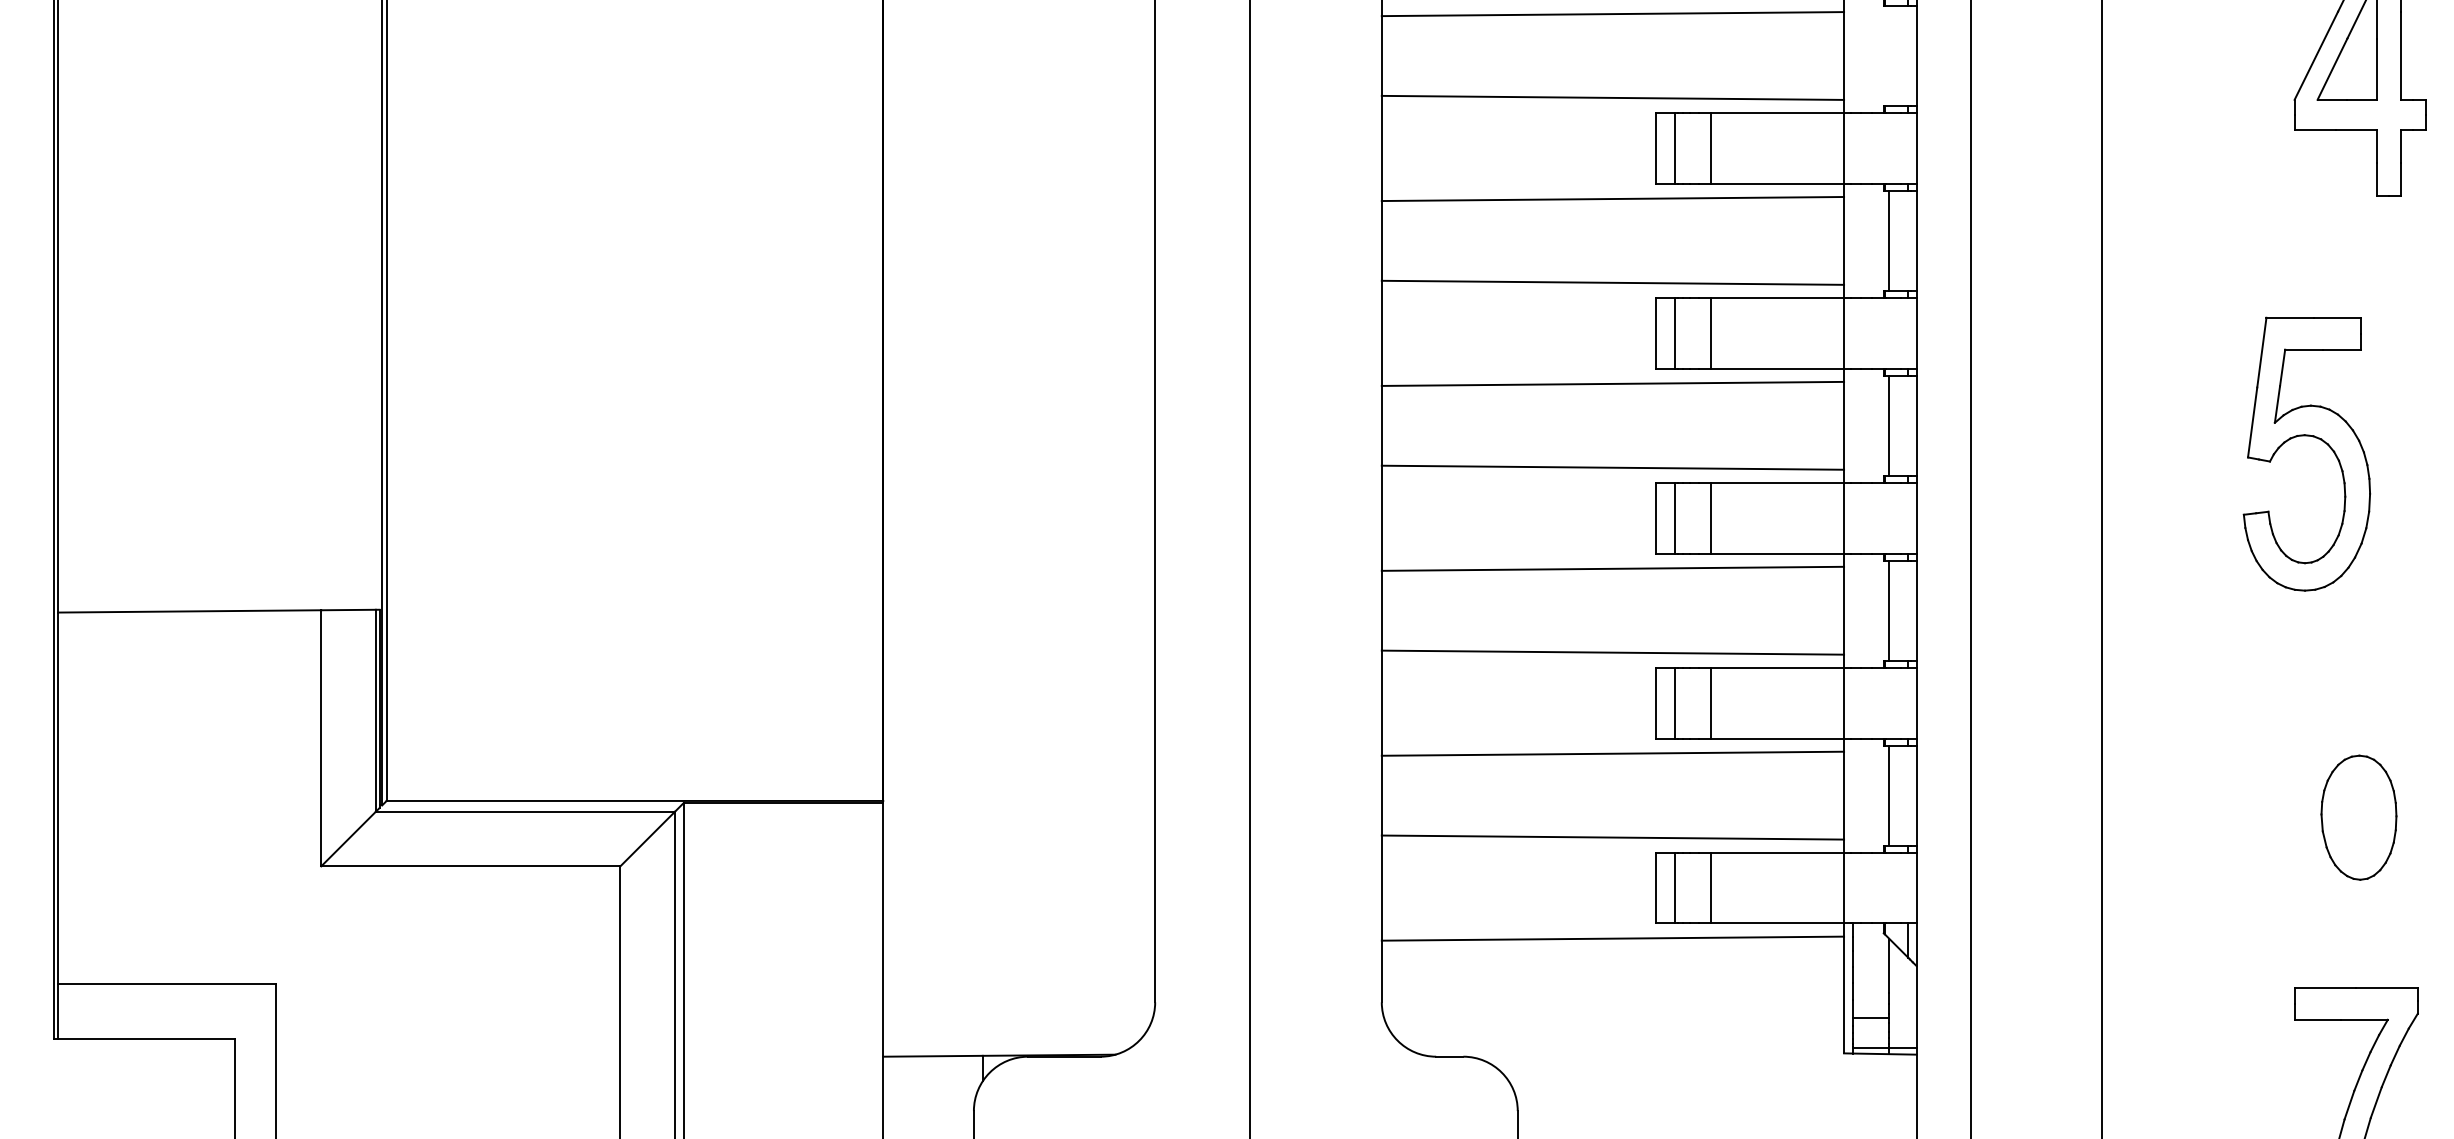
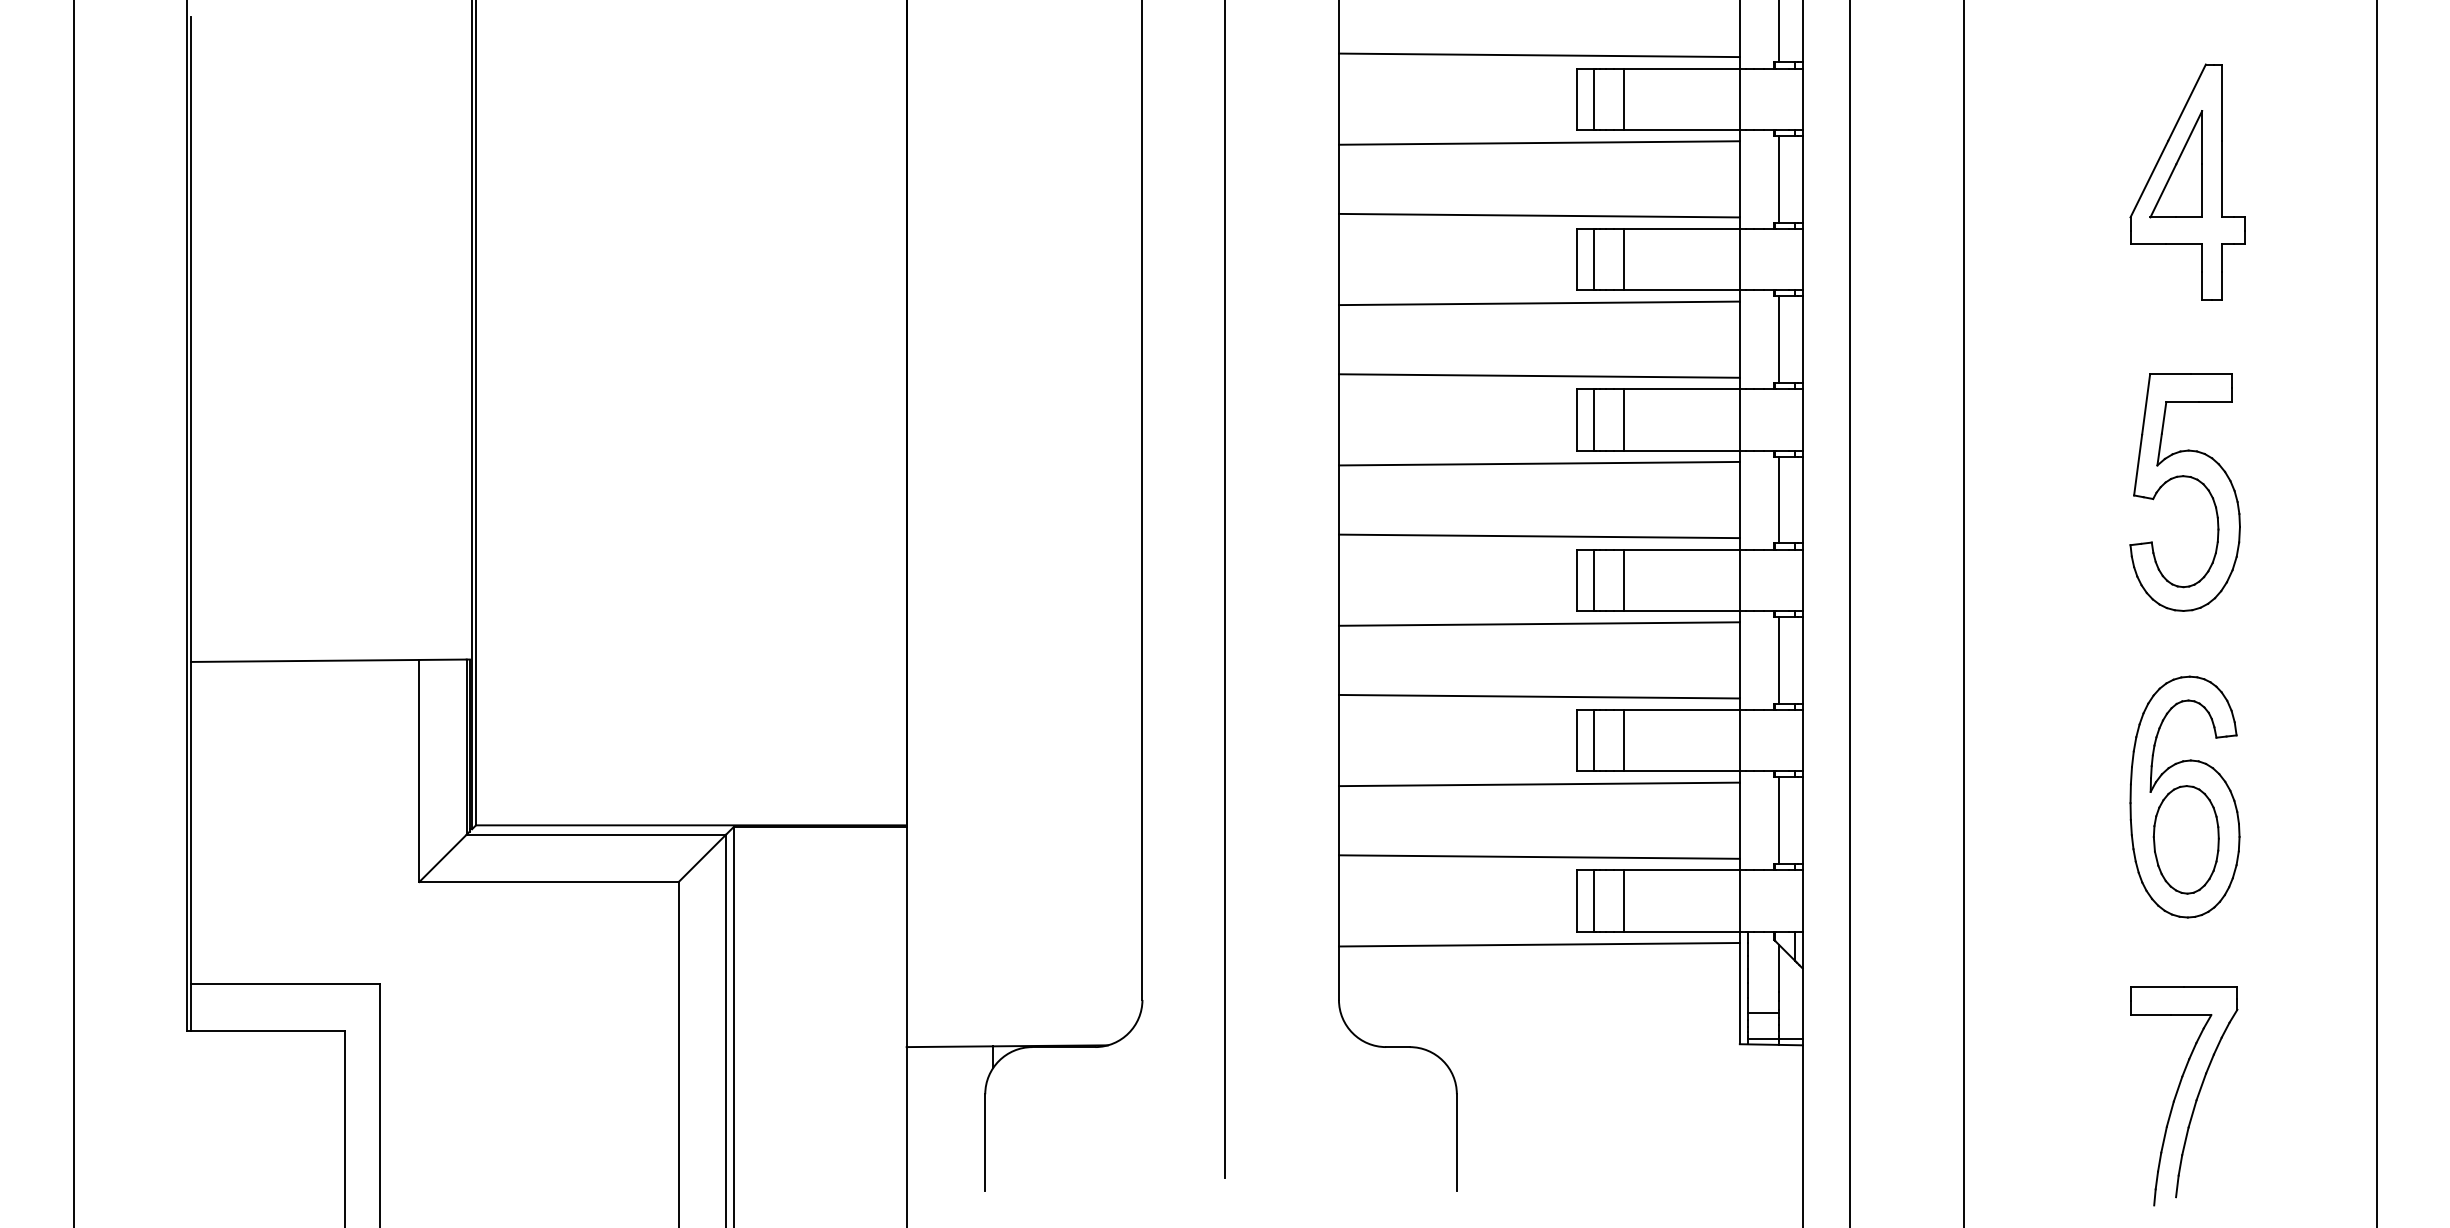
line: (1889, 56) -> (1779, 179), added
part: (2306, 436) -> (2184, 477), moved
part: (2356, 767) -> (2184, 796), added

